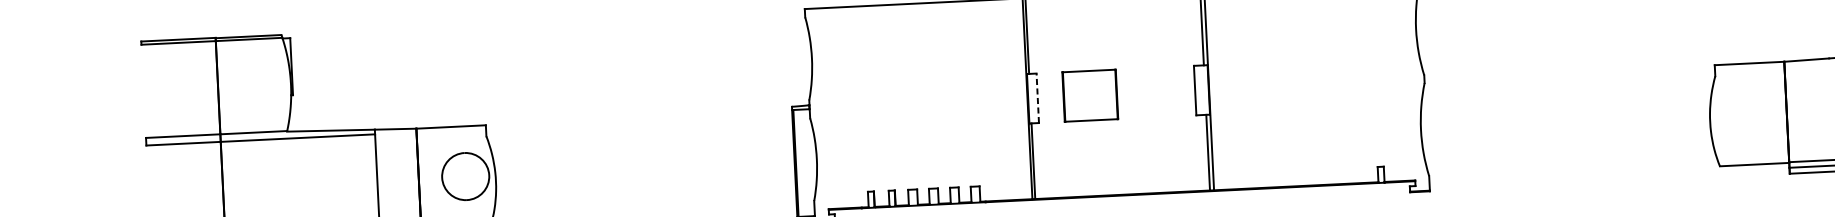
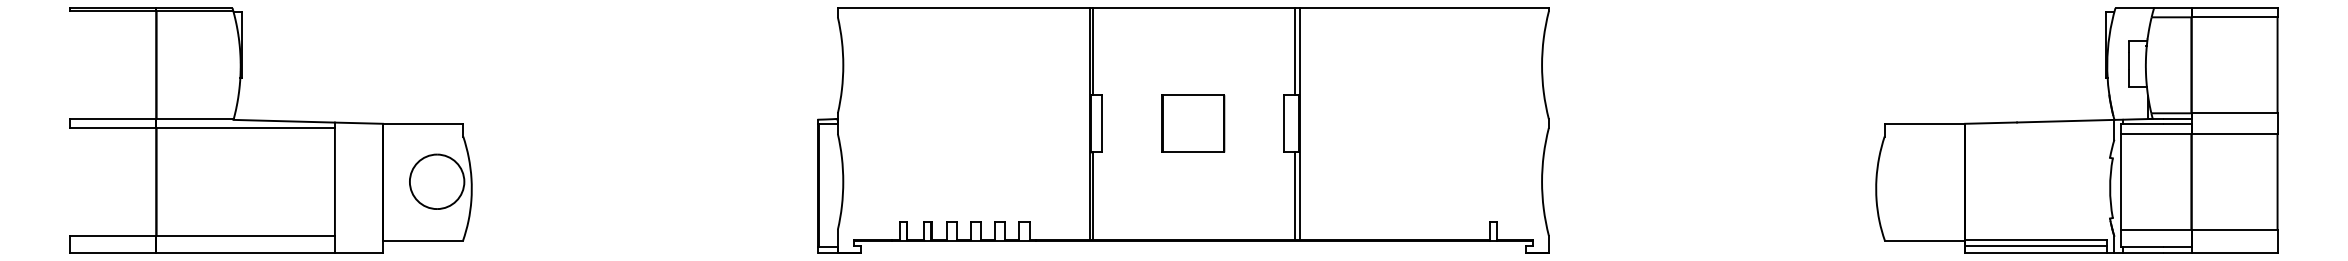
part: (1090, 95) -> (1193, 123), moved
line: (1037, 98) -> (1101, 123), dashed -> solid

